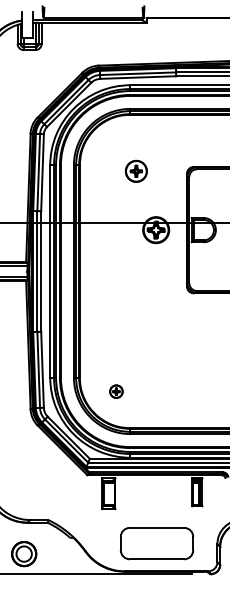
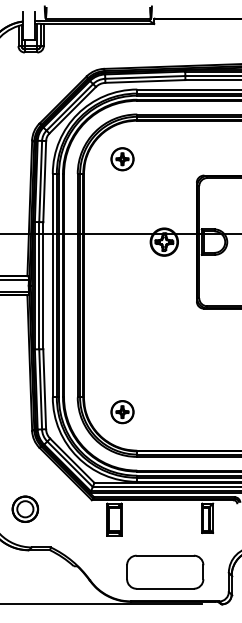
part: (136, 171) -> (122, 159), moved
part: (116, 391) -> (122, 412), size x1.67
part: (24, 553) -> (25, 508), moved

